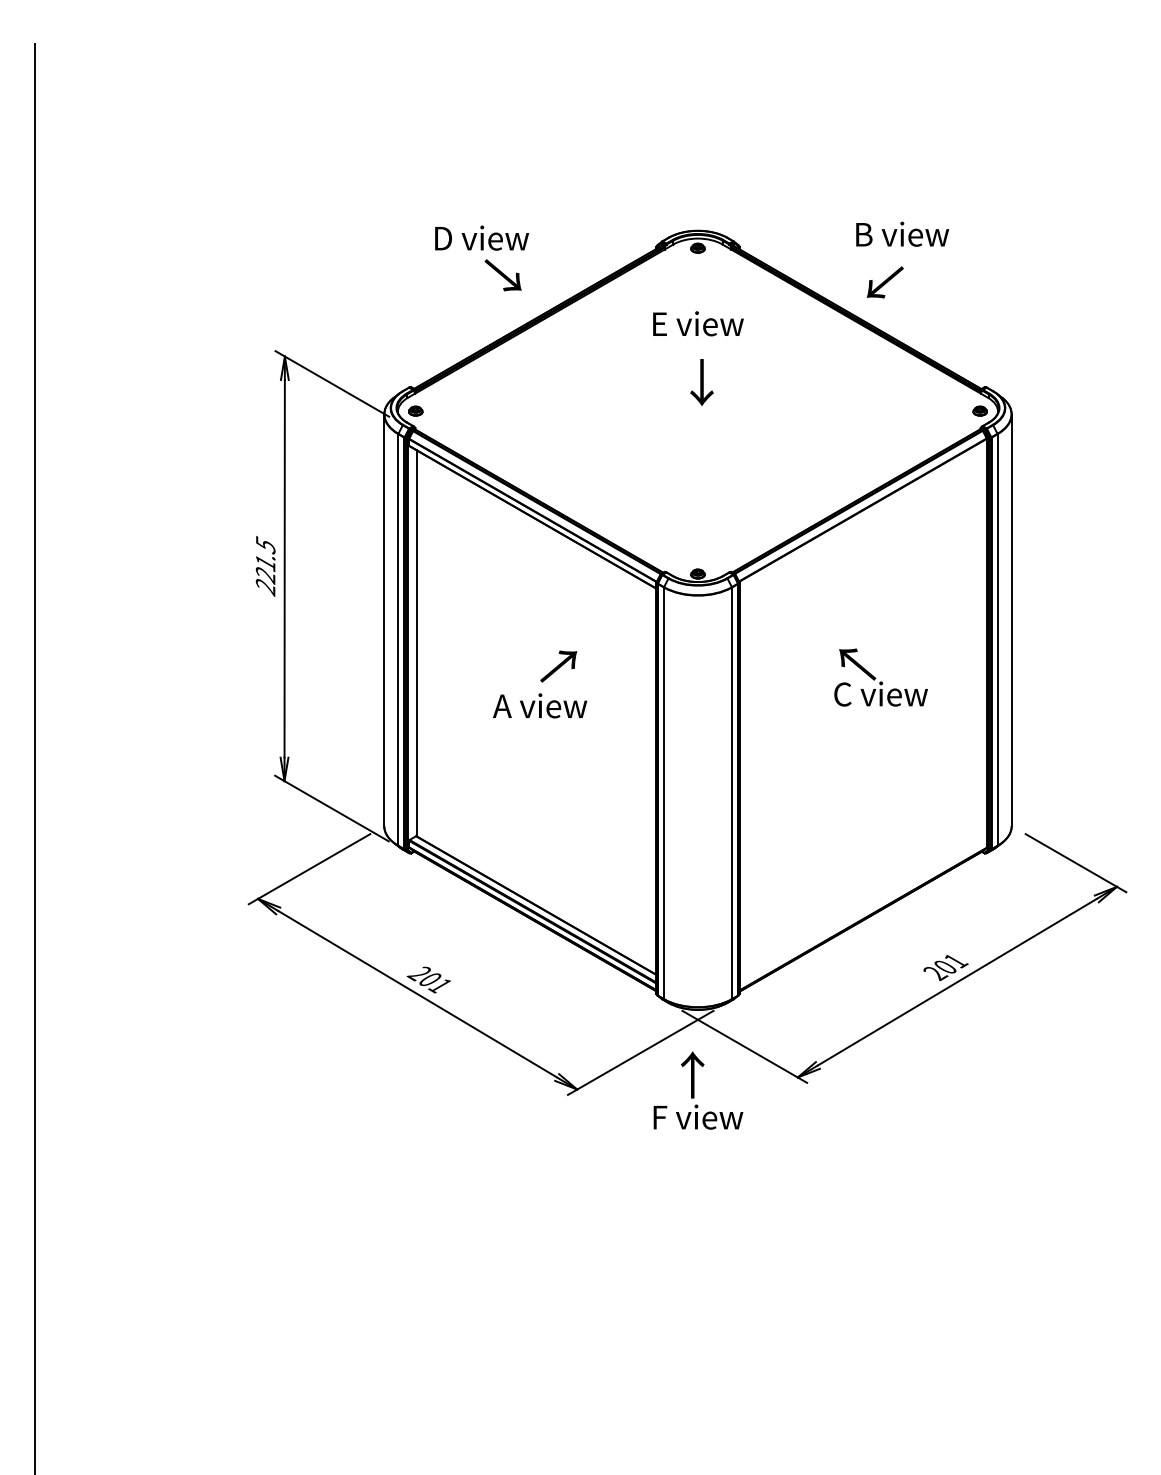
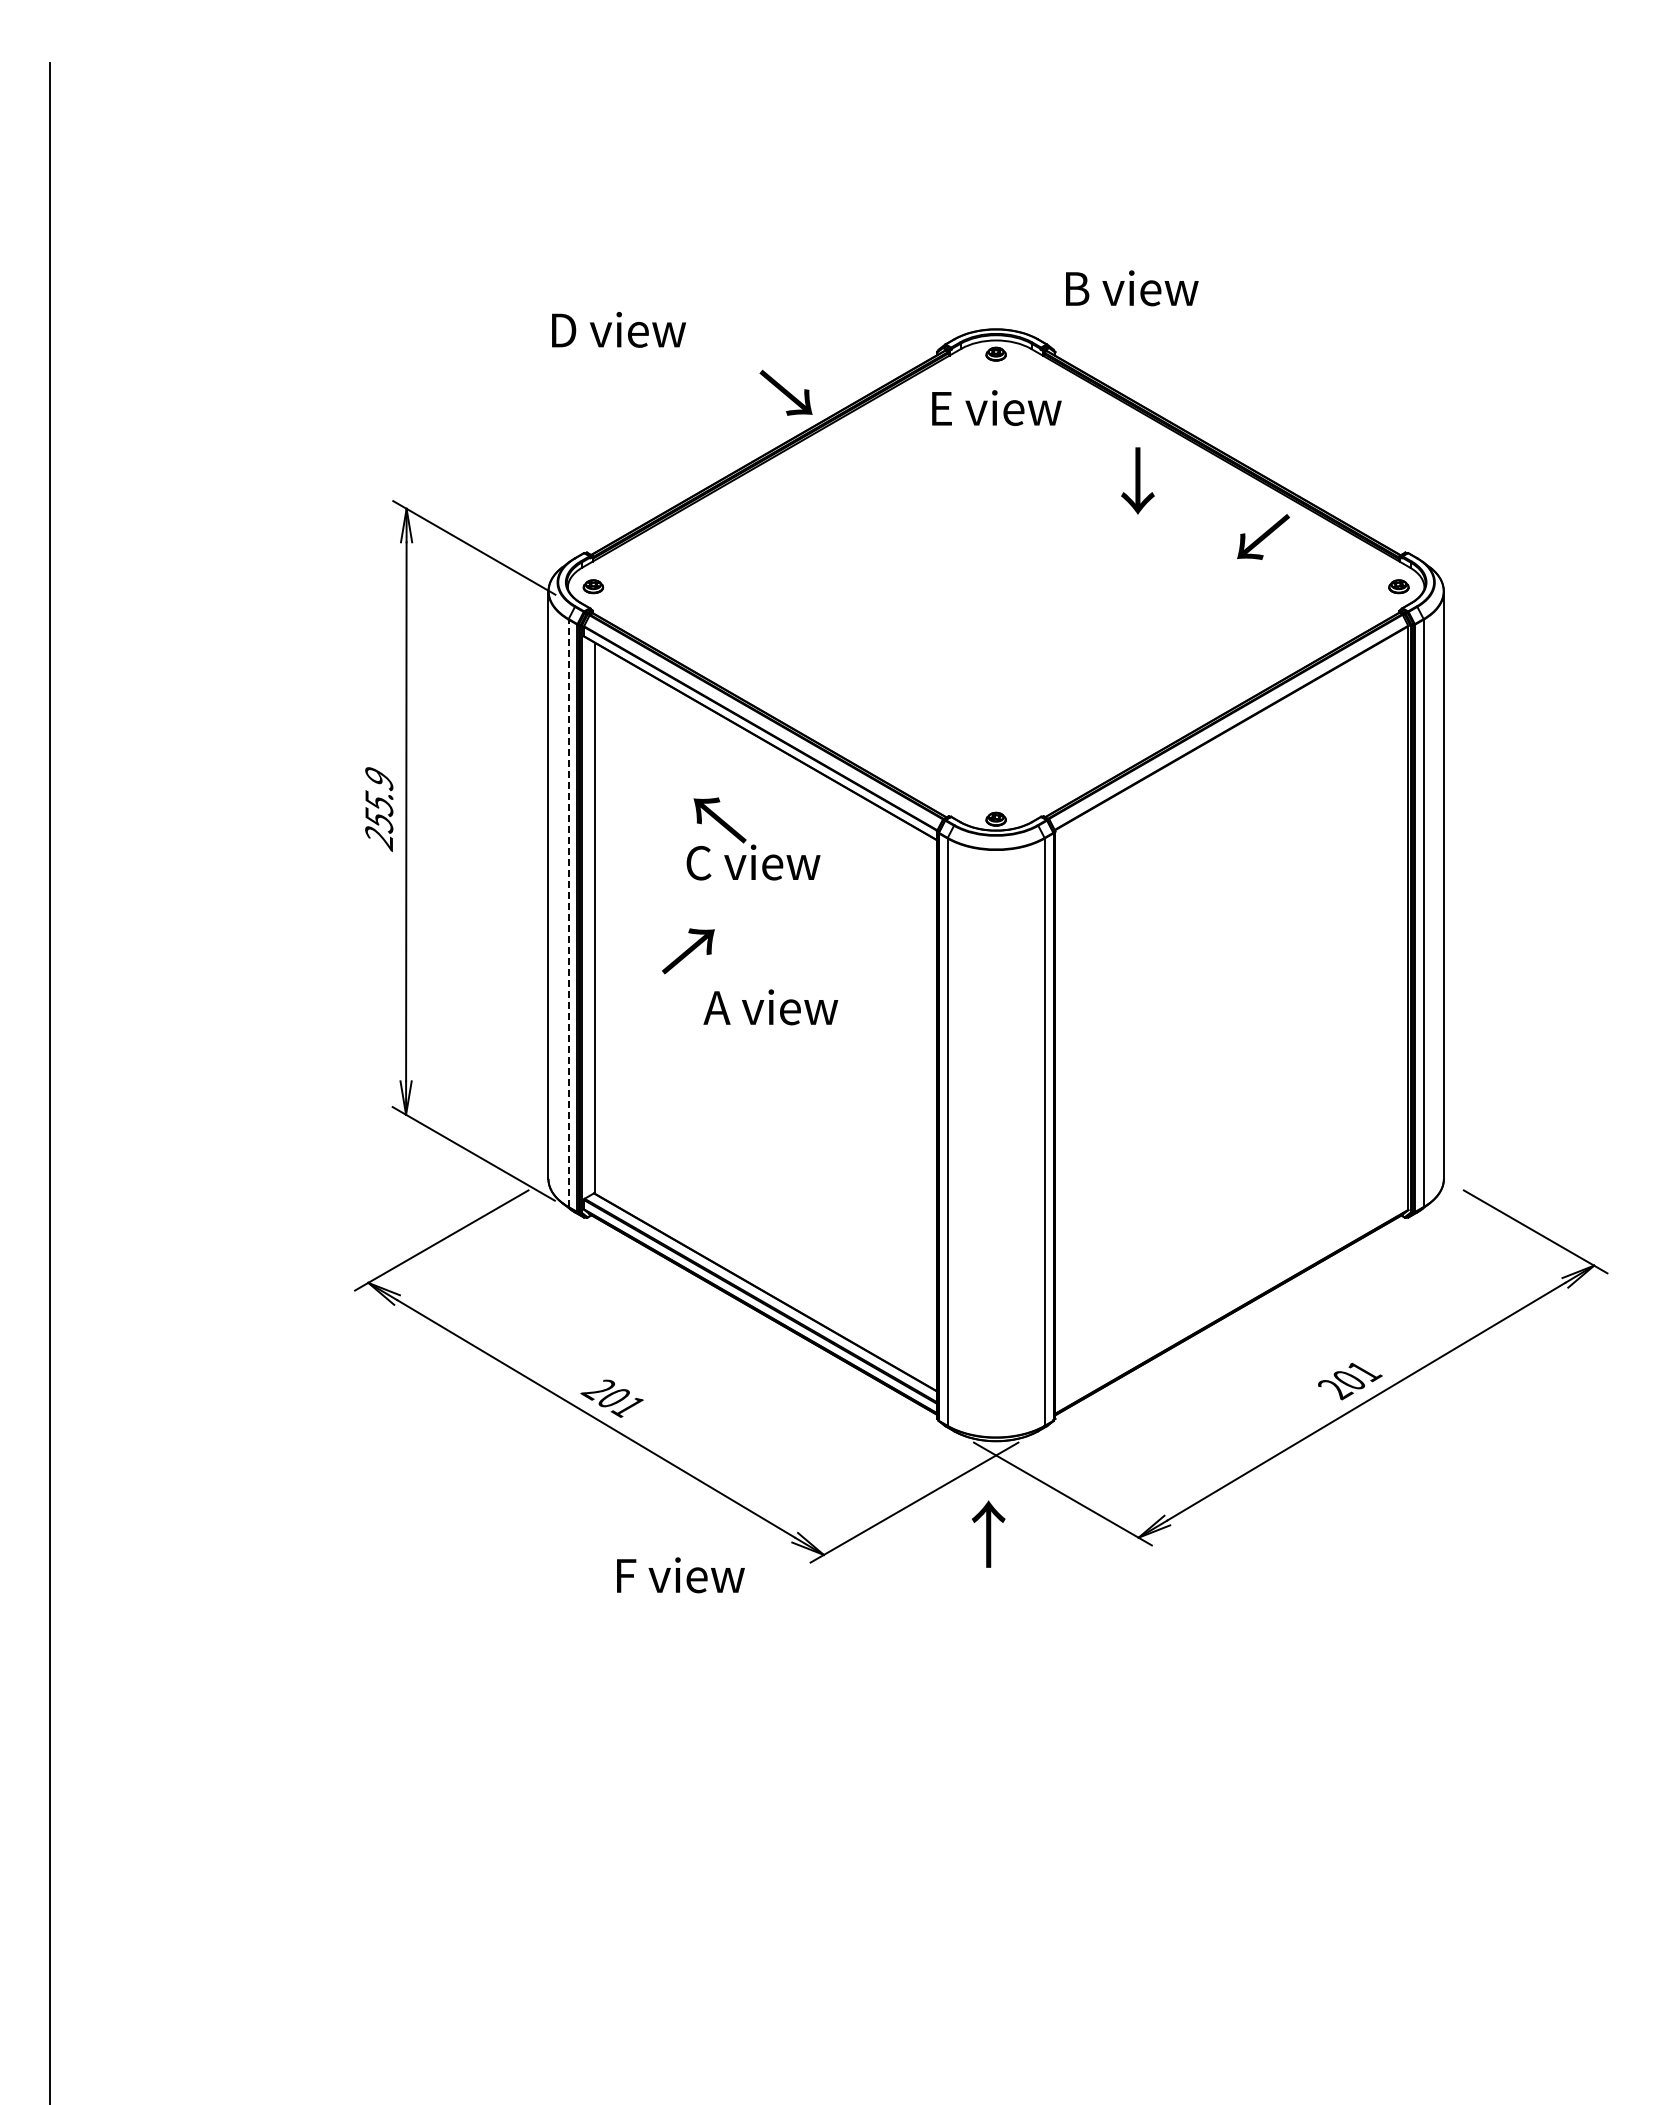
text: (902, 234) -> (1132, 288), moved
text: (481, 237) -> (618, 329), moved
text: (502, 275) -> (785, 392), moved
text: (885, 282) -> (1263, 536), moved
text: (698, 324) -> (996, 408), moved
text: (701, 382) -> (1137, 480), moved
text: (265, 560) -> (379, 799), 221.5 -> 255.9
line: (398, 640) -> (568, 913), solid -> dashed
text: (558, 666) -> (688, 951), moved
text: (881, 677) -> (753, 838), moved
text: (698, 1117) -> (680, 1575), moved

